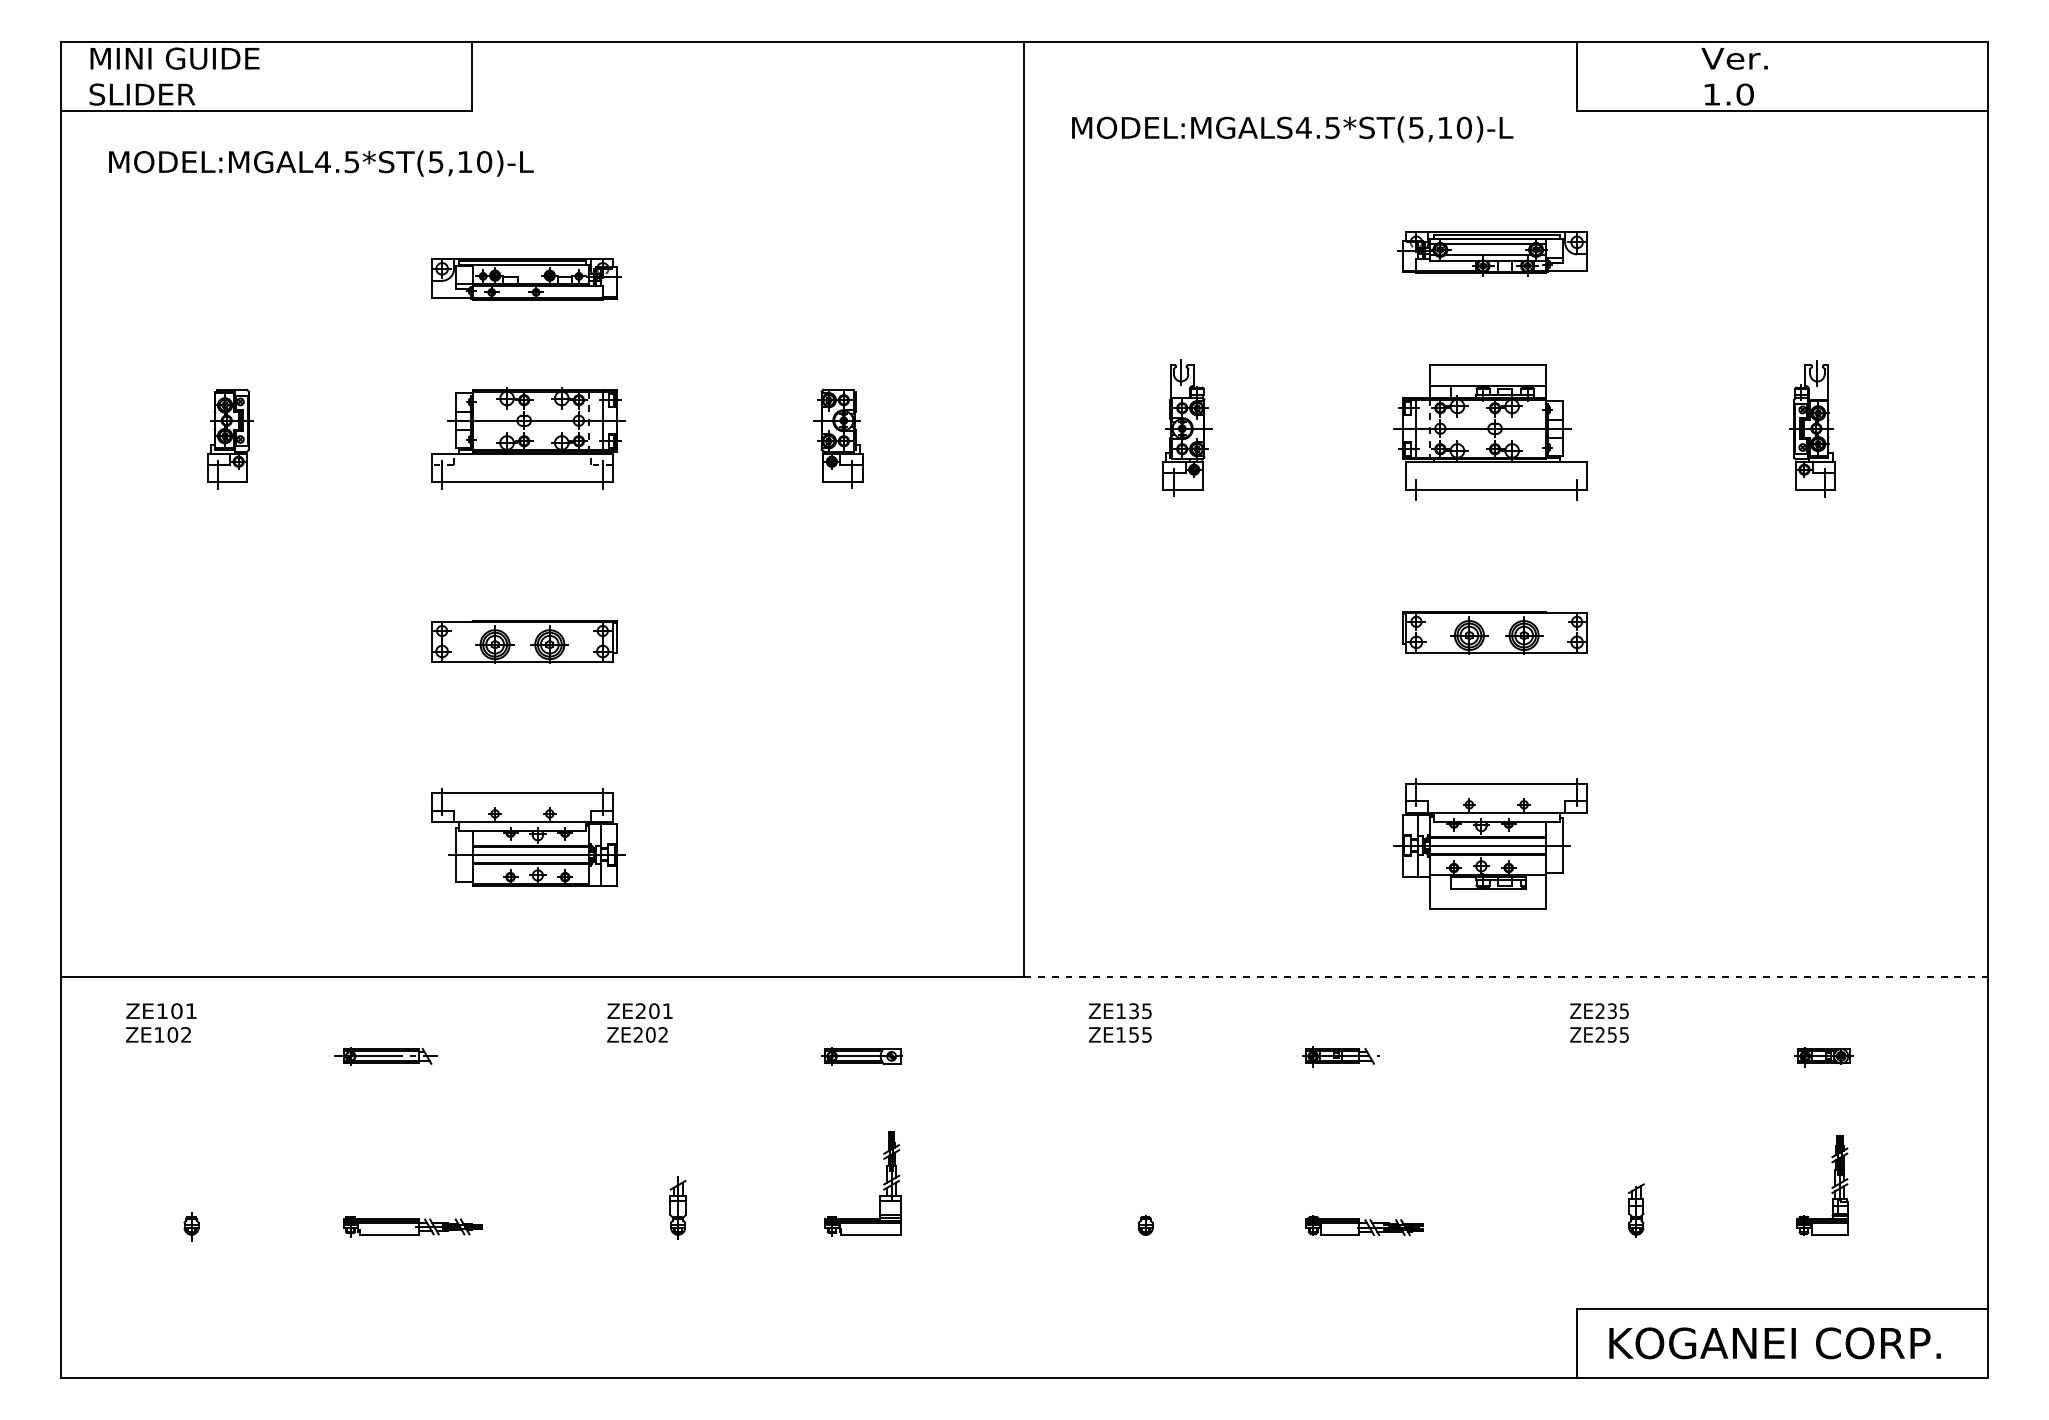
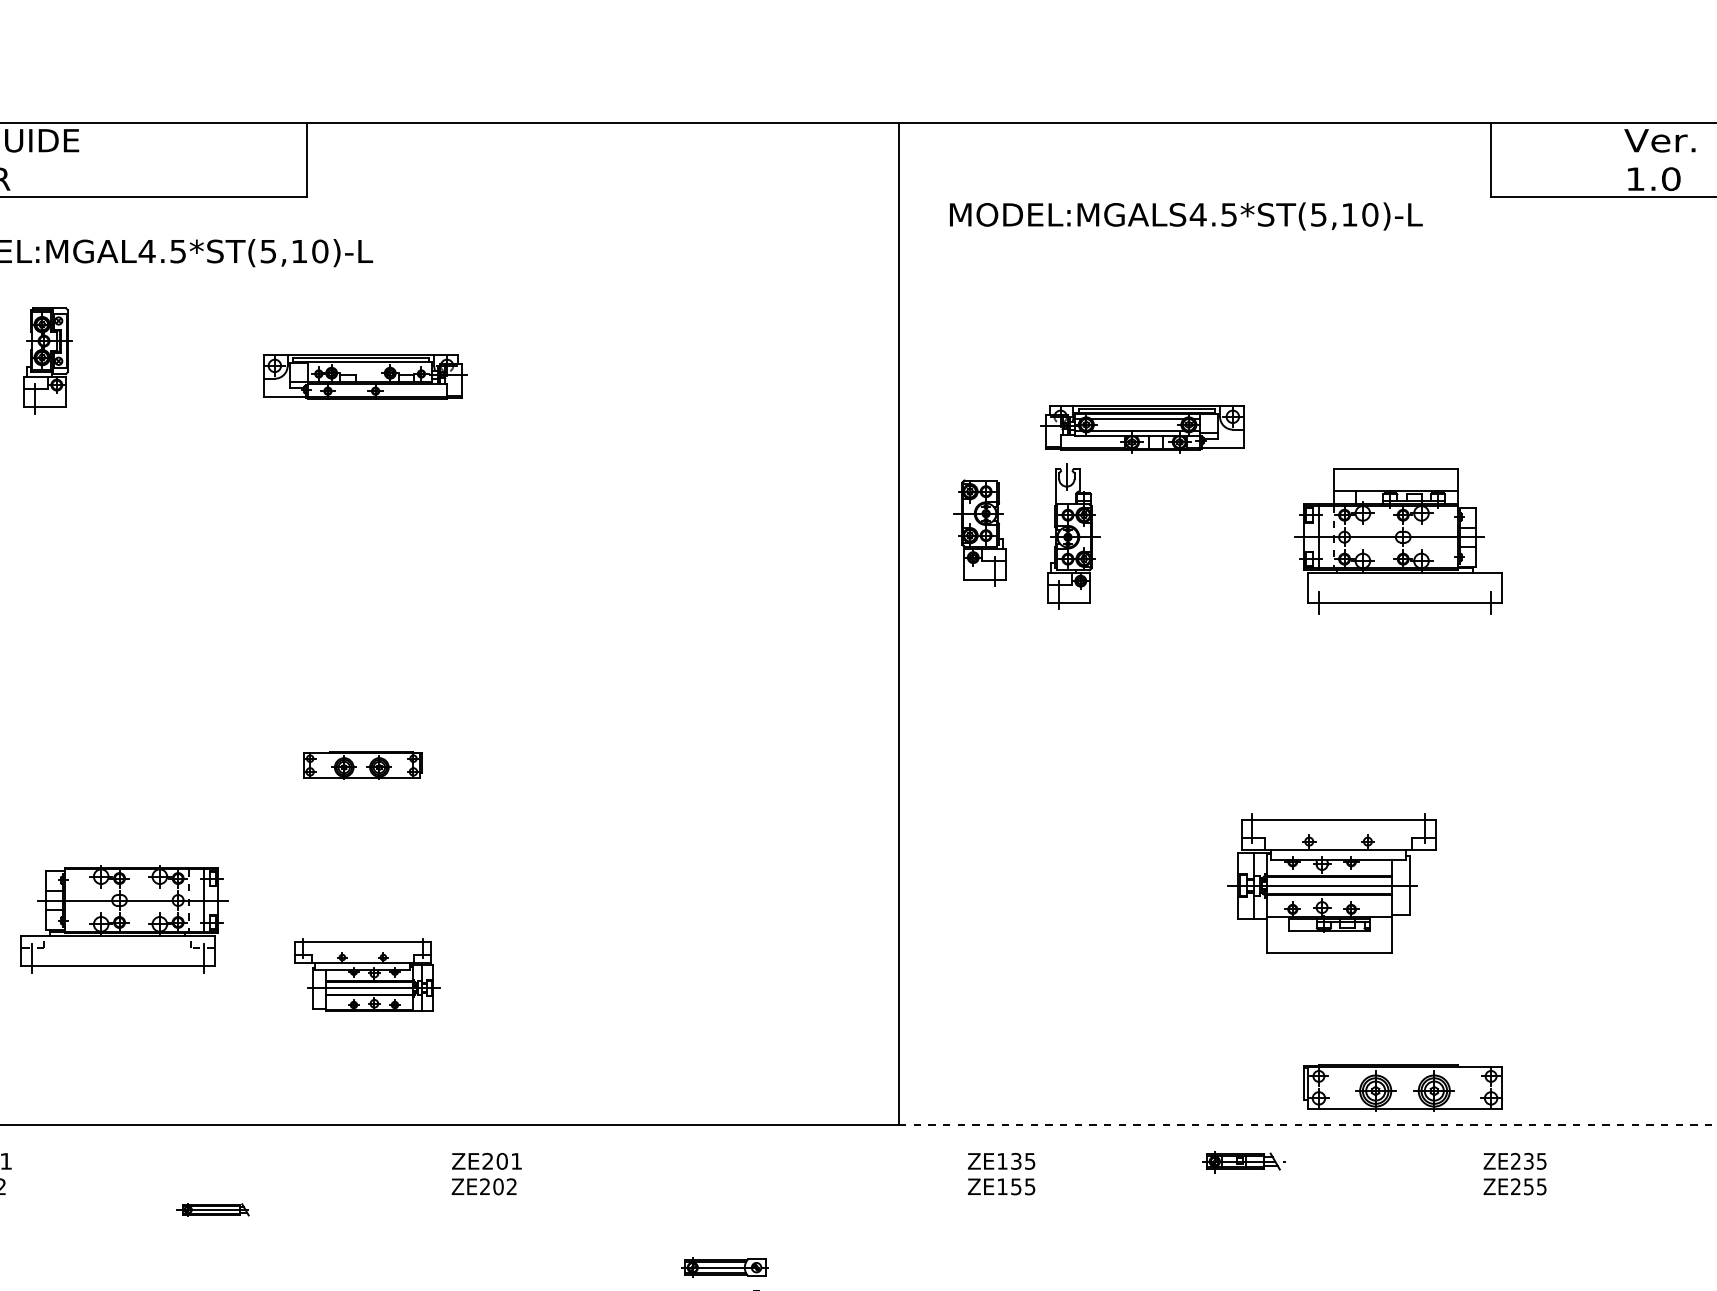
part: (1492, 253) -> (1142, 428), moved
part: (230, 438) -> (48, 360), moved
part: (528, 438) -> (124, 919), moved
part: (838, 438) -> (980, 532), moved
part: (1494, 632) -> (1402, 1087), moved
part: (524, 641) -> (363, 765), size x0.6
part: (528, 837) -> (367, 975), size x0.7
part: (1490, 843) -> (1331, 883), moved
part: (385, 1056) -> (214, 1209), size x0.7
part: (861, 1056) -> (724, 1267), moved
part: (1340, 1056) -> (1243, 1161), moved

